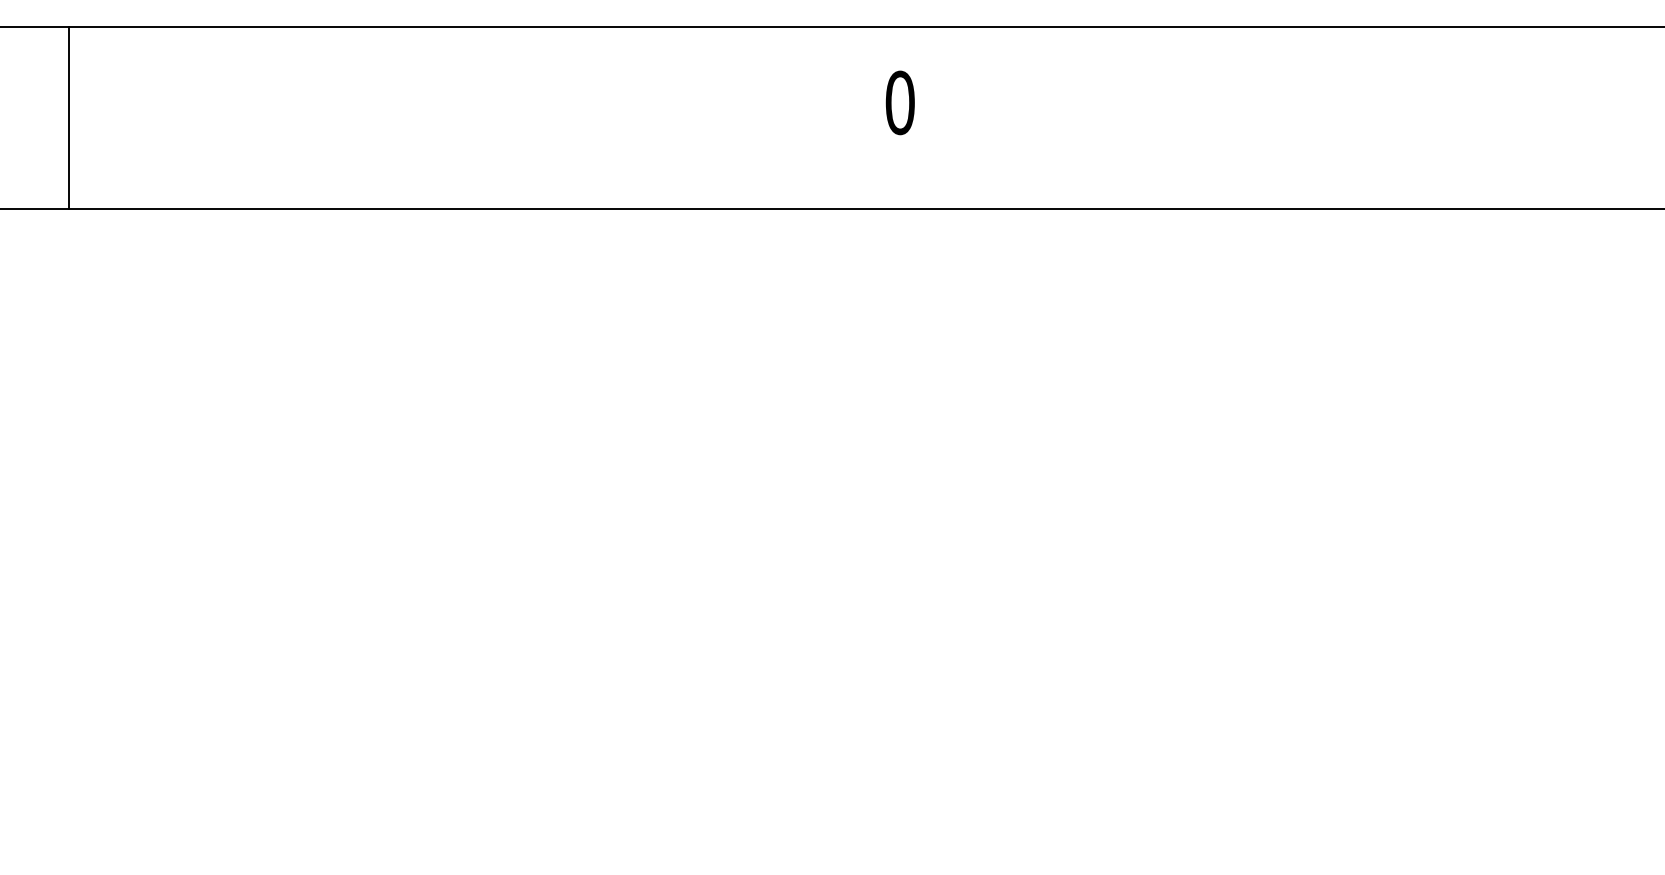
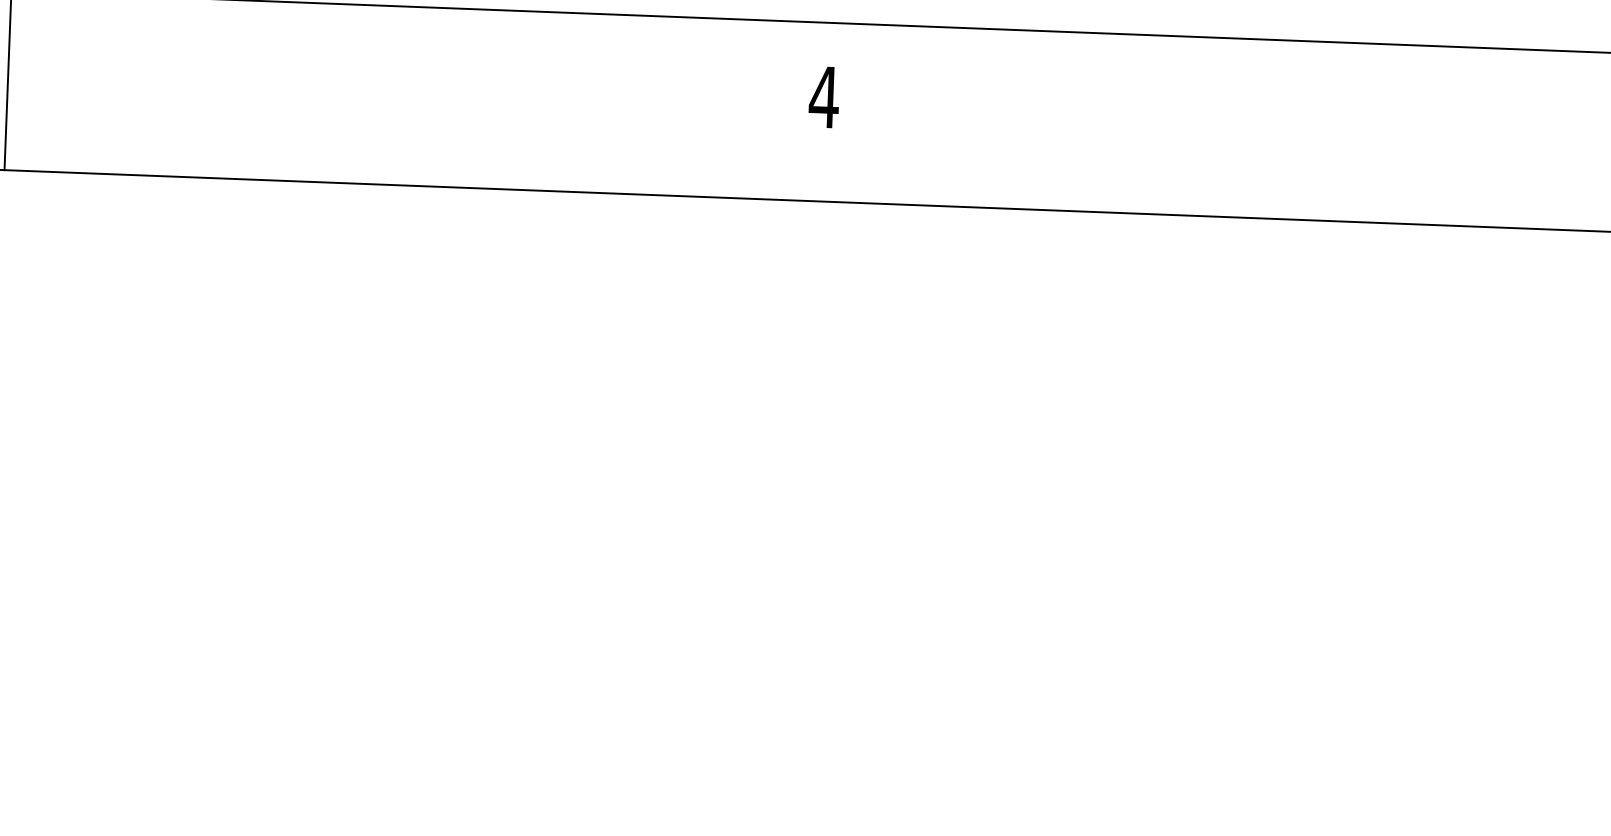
text: (899, 102) -> (823, 96), 0 -> 4

